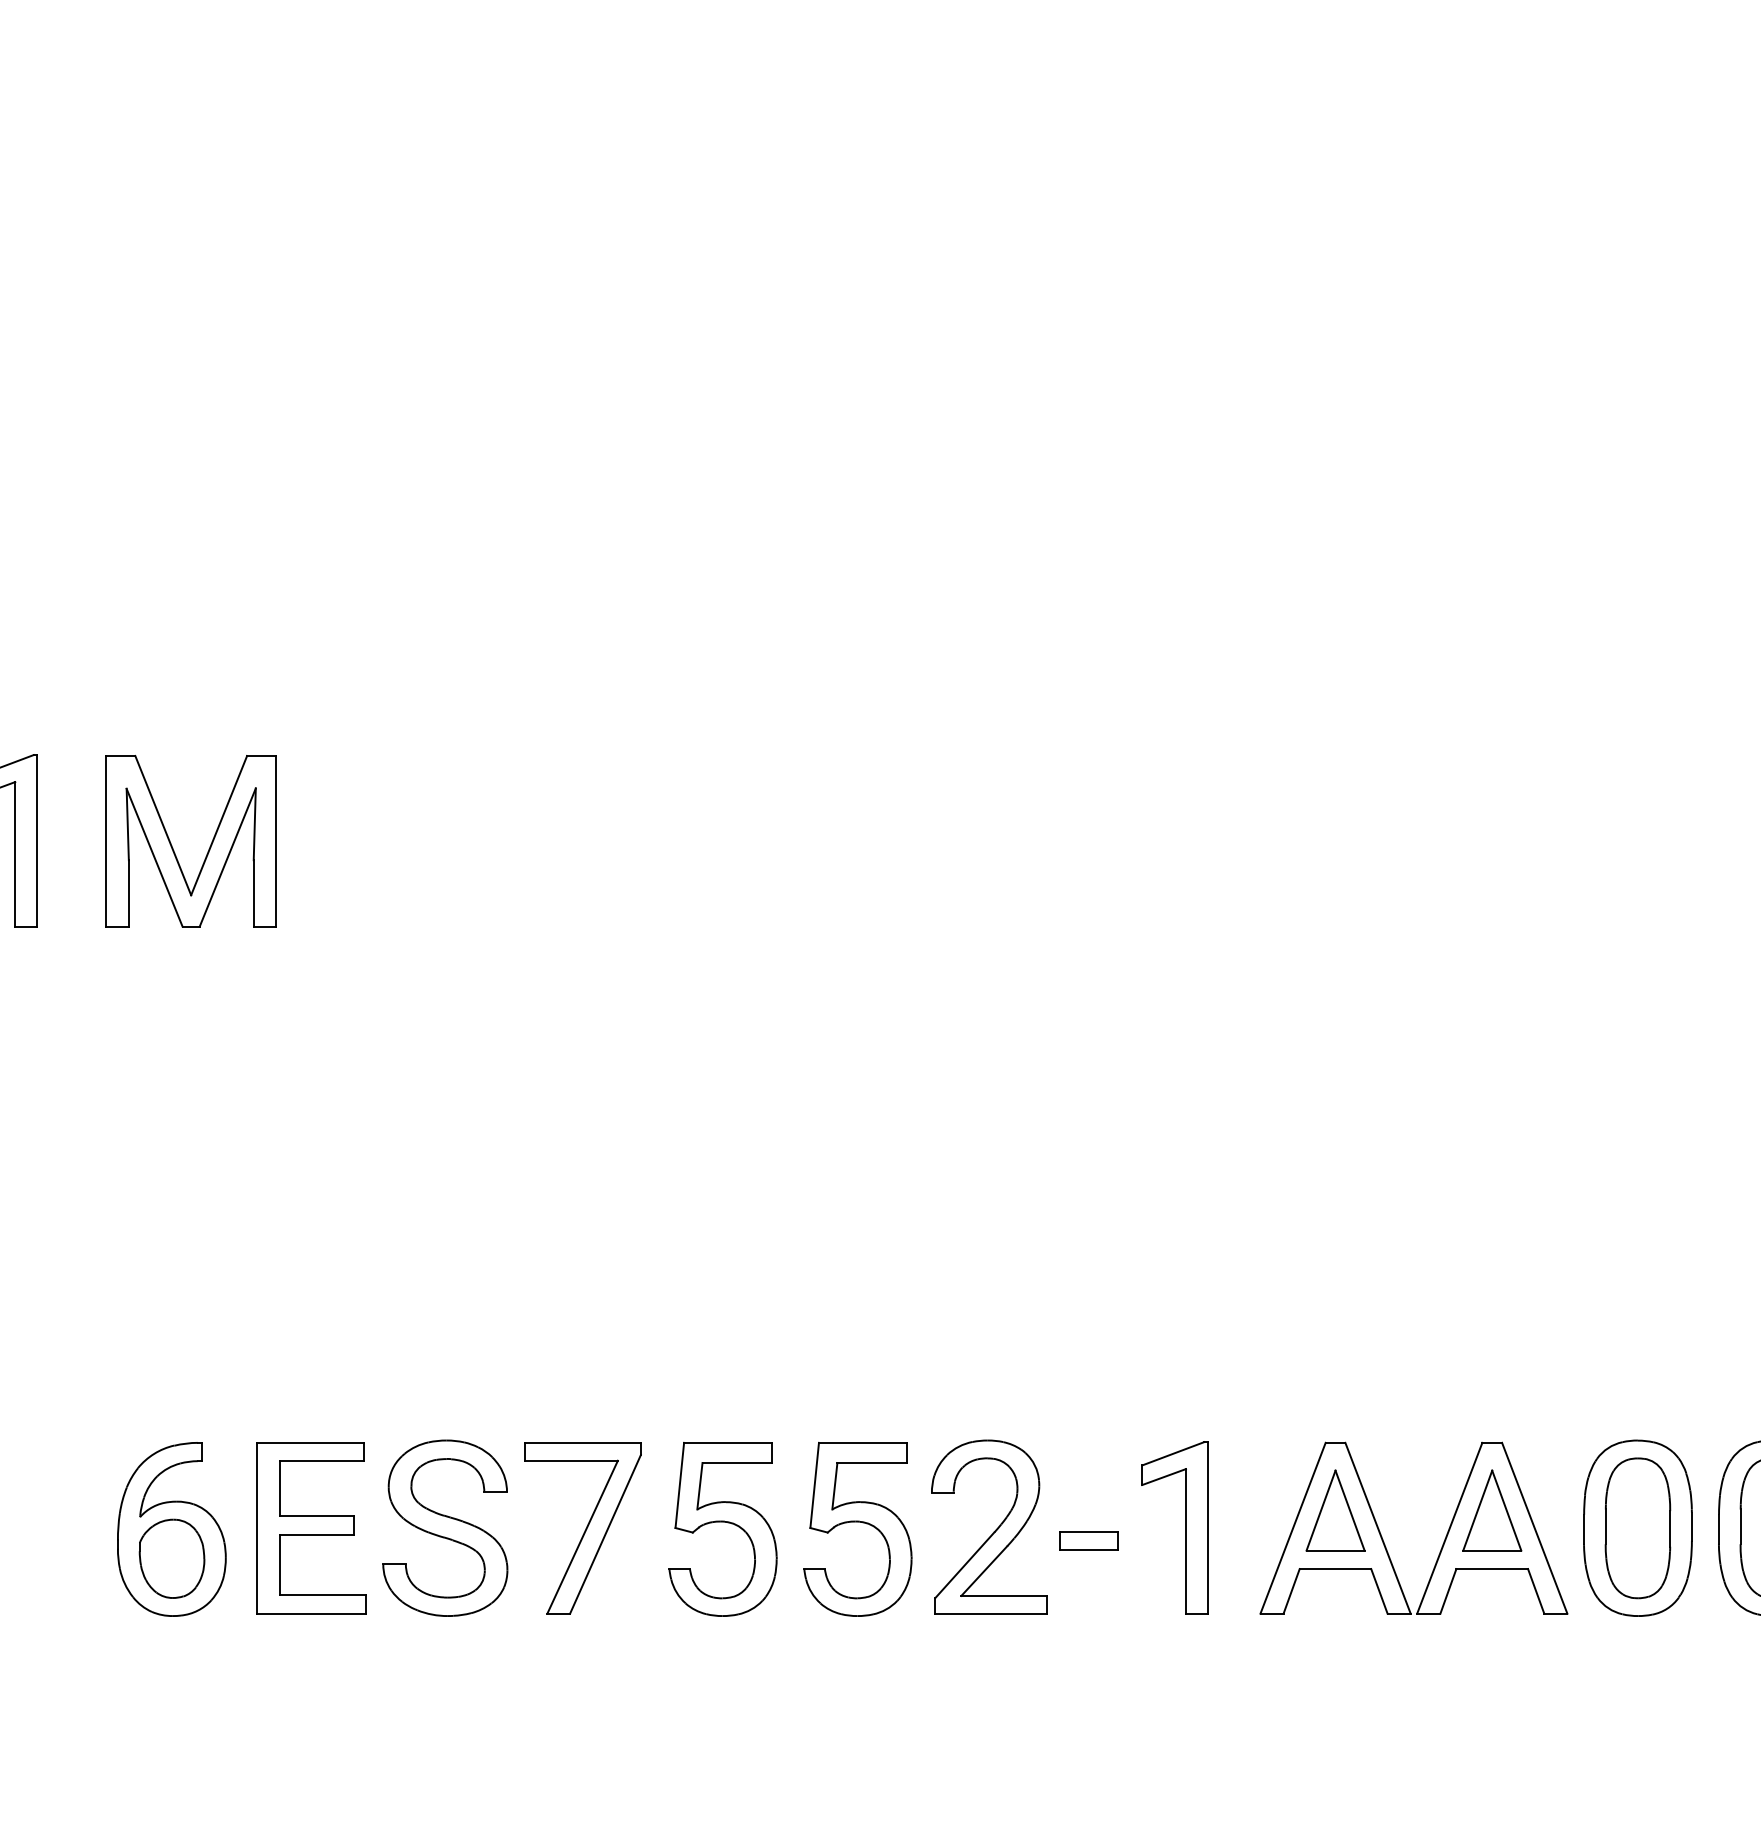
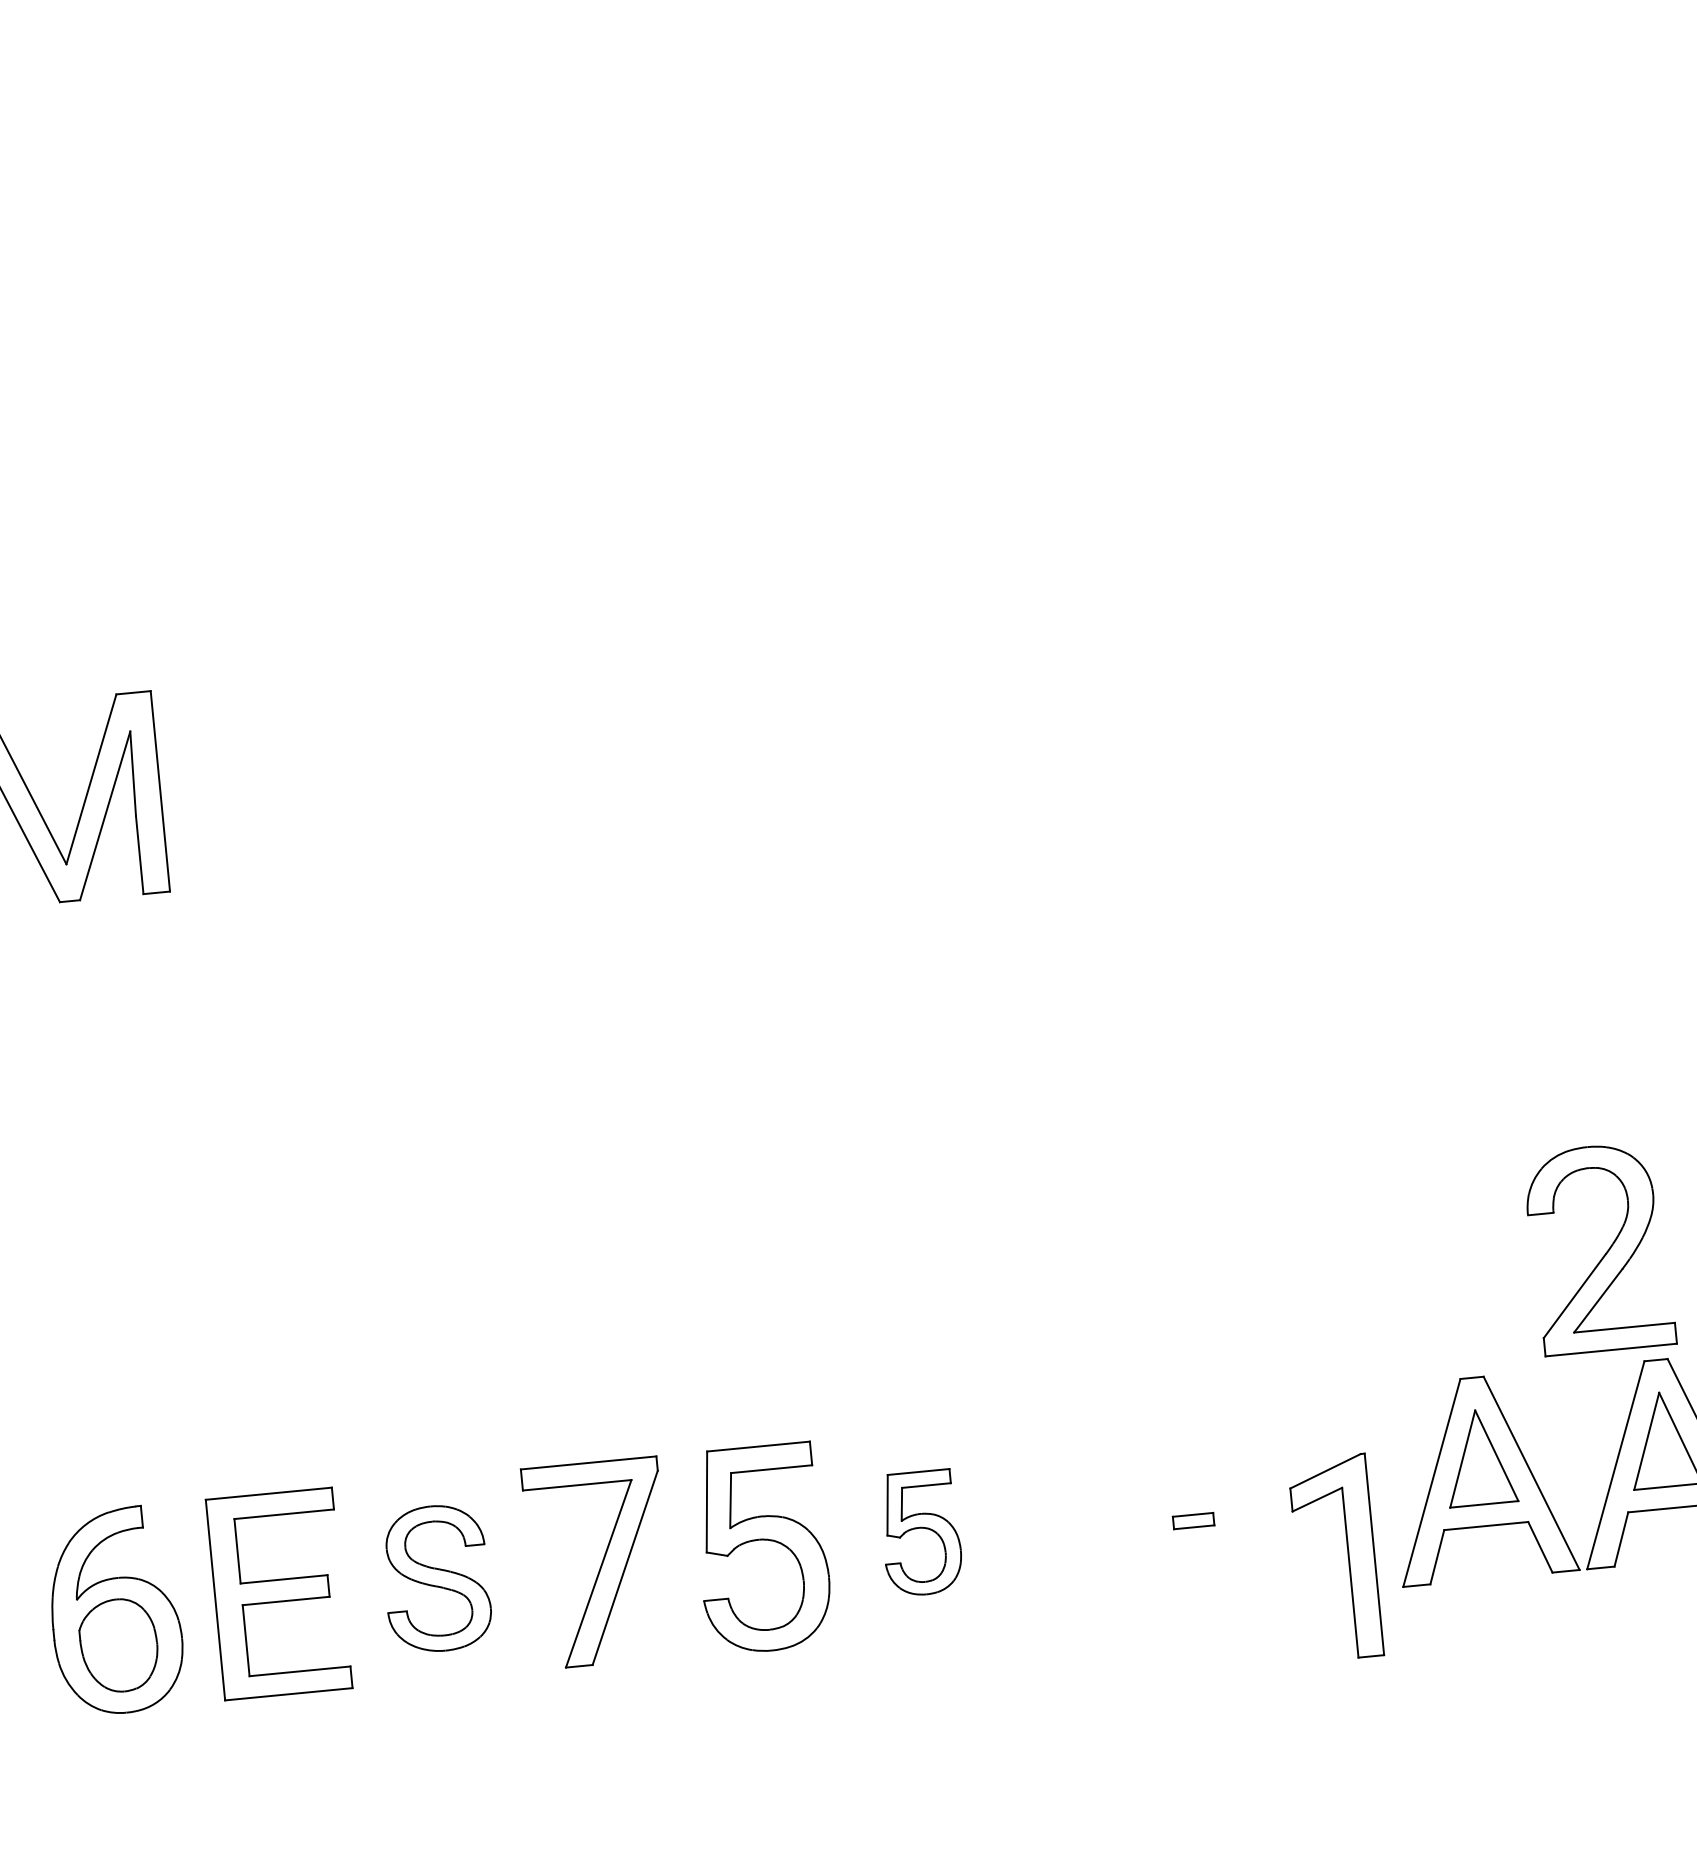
part: (445, 1527) -> (436, 1577), size x0.7
part: (1185, 1527) -> (1348, 1556), moved
part: (857, 1528) -> (920, 1532), size x0.6
part: (994, 1530) -> (1605, 1252), moved
part: (1088, 1540) -> (1193, 1520), size x0.6

